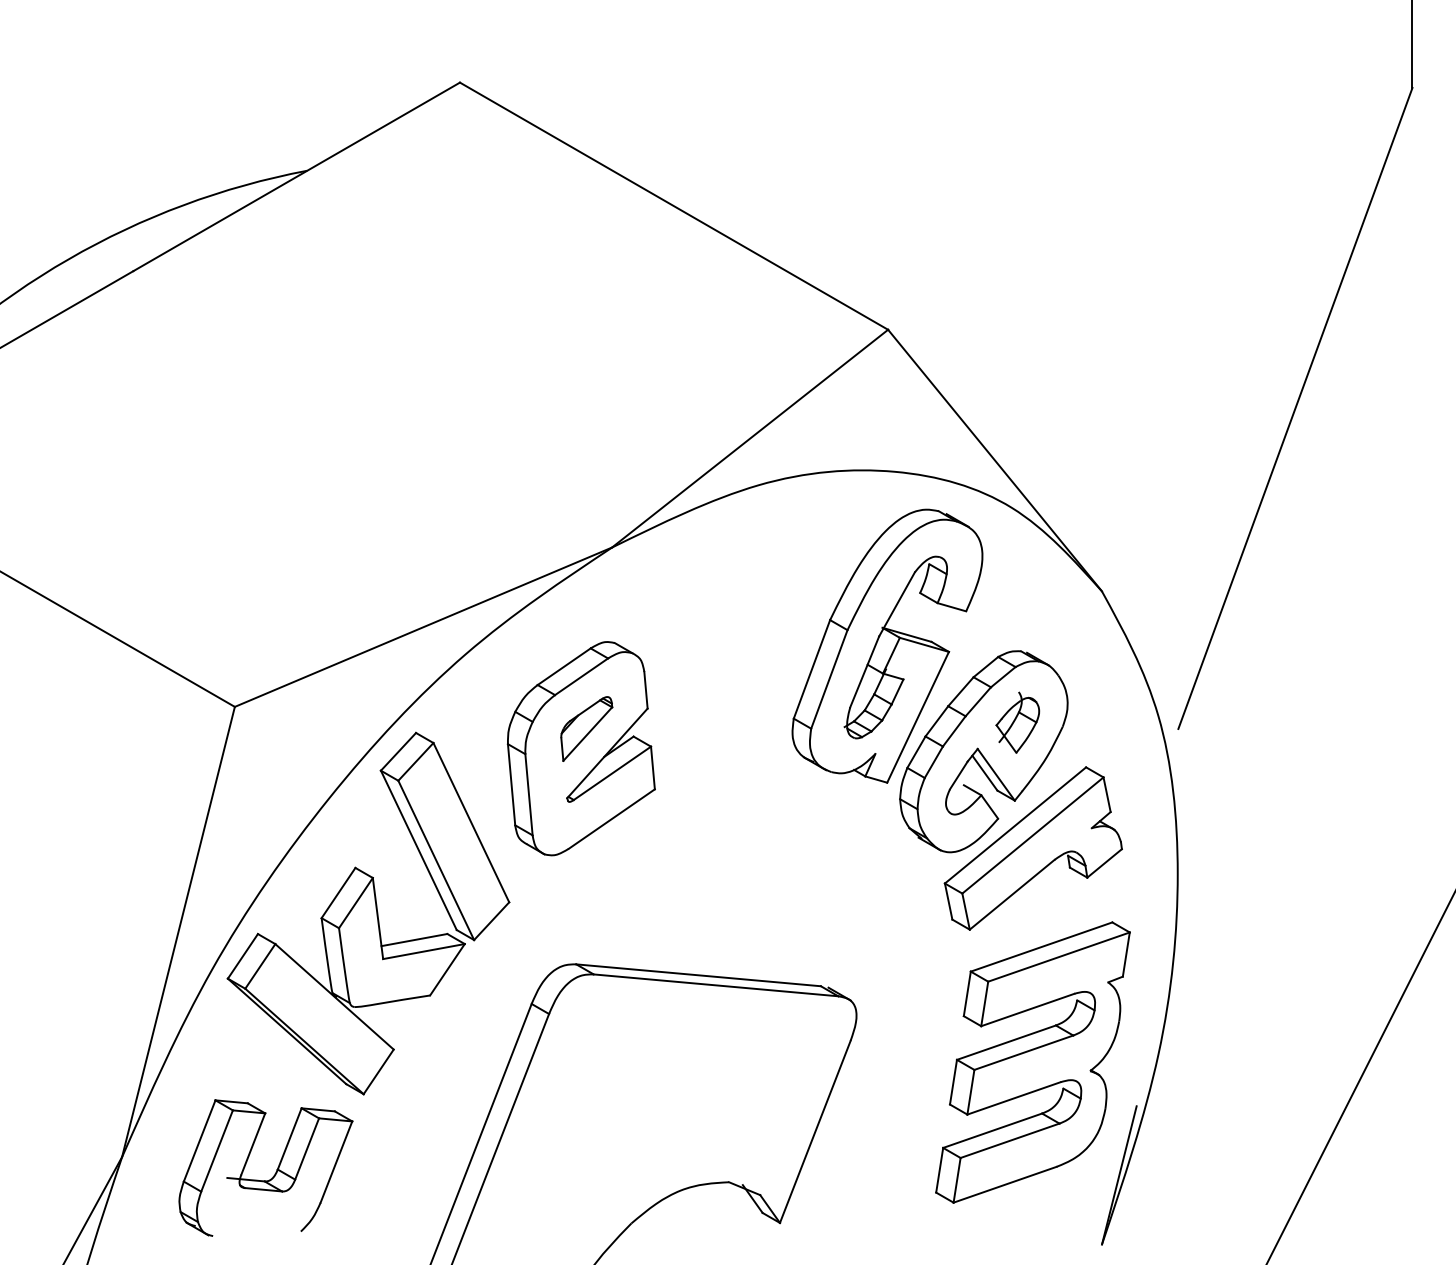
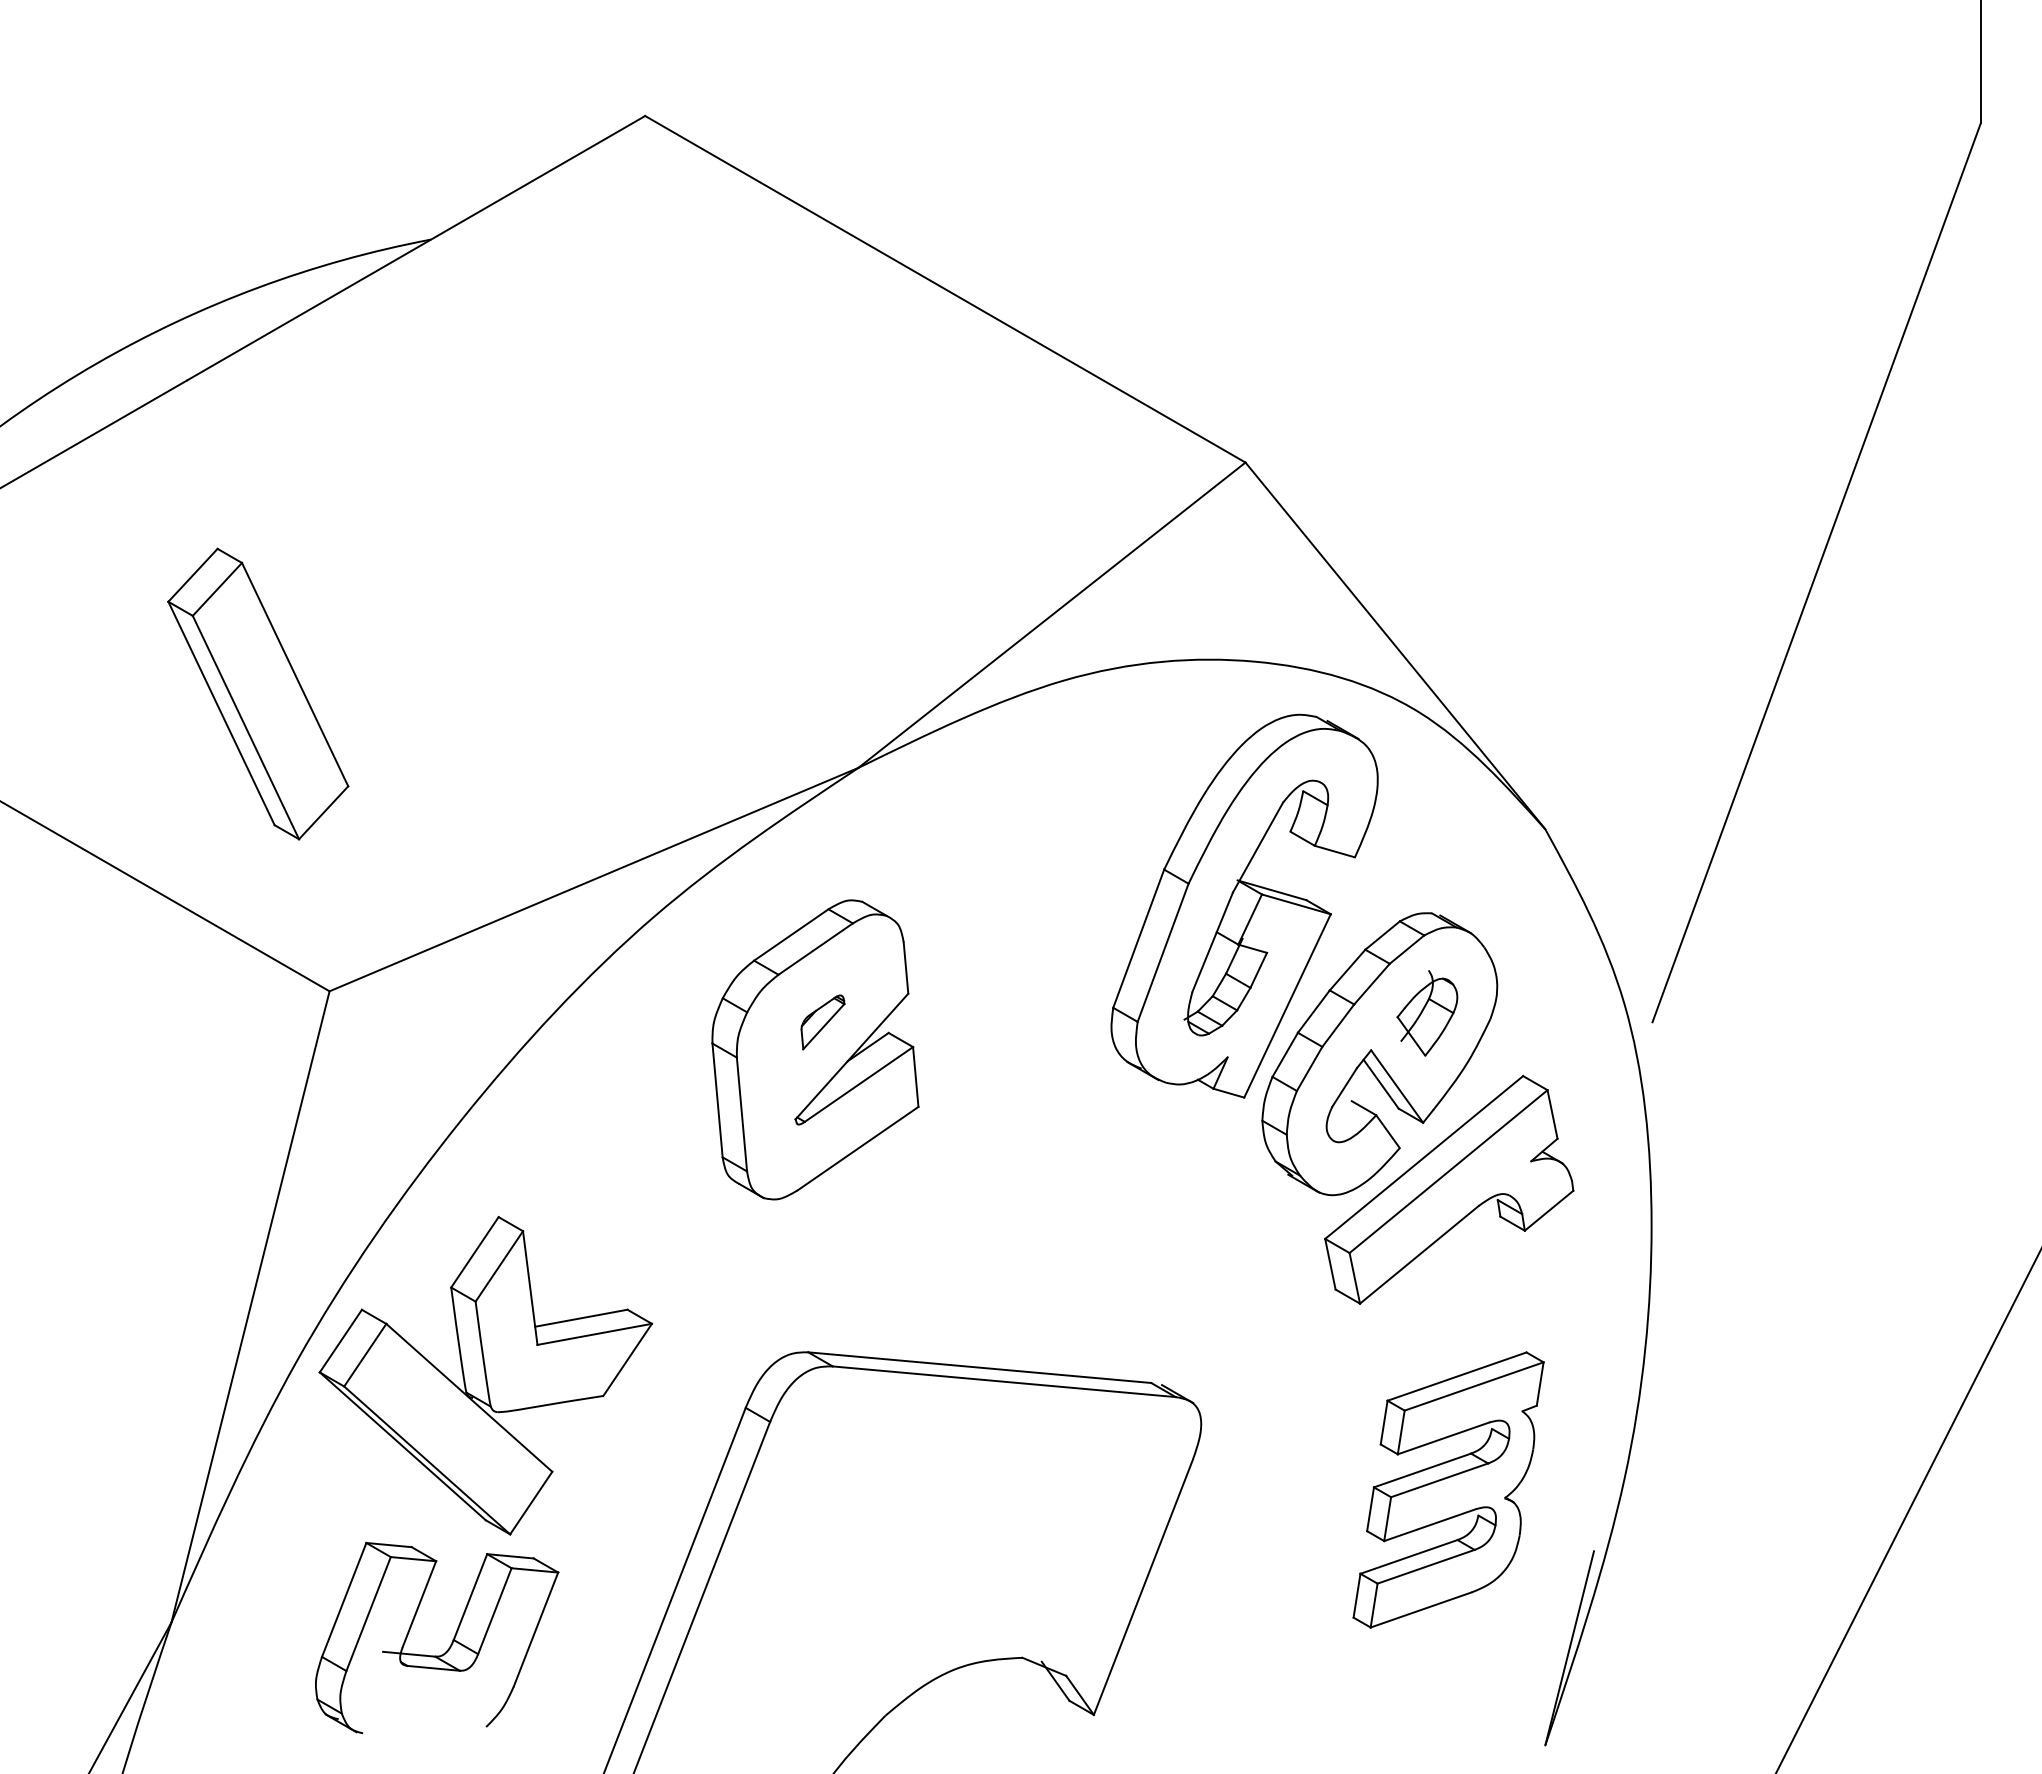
part: (586, 729) -> (822, 1022), size x0.6
part: (445, 836) -> (258, 693), moved
part: (1032, 1062) -> (1448, 1489), size x0.7
part: (275, 1172) -> (450, 1644), moved

